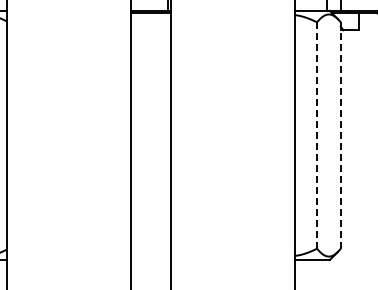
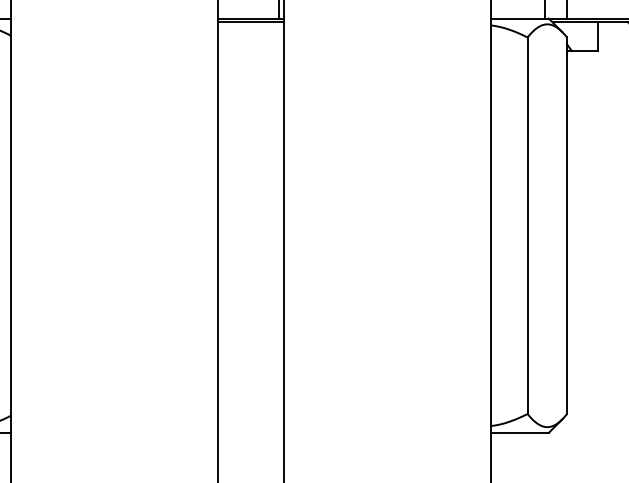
line: (317, 136) -> (528, 227), dashed -> solid
line: (340, 136) -> (566, 227), dashed -> solid

